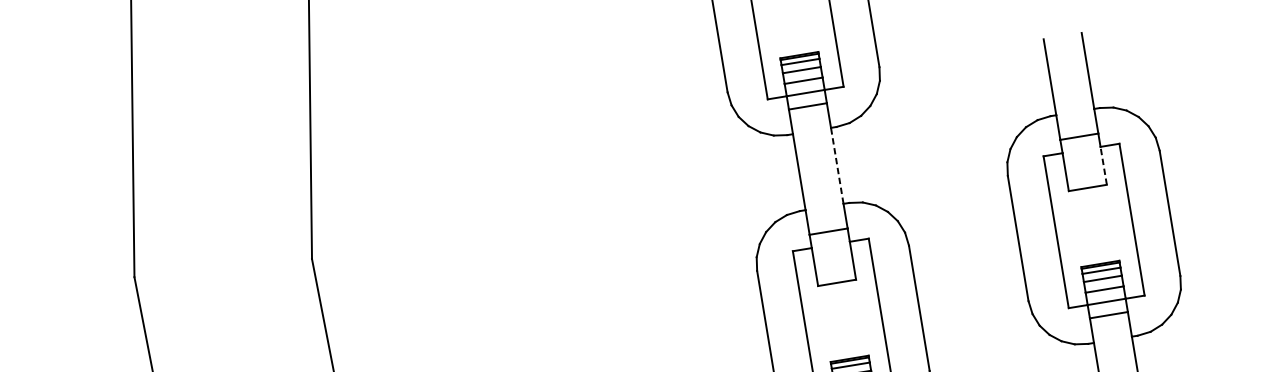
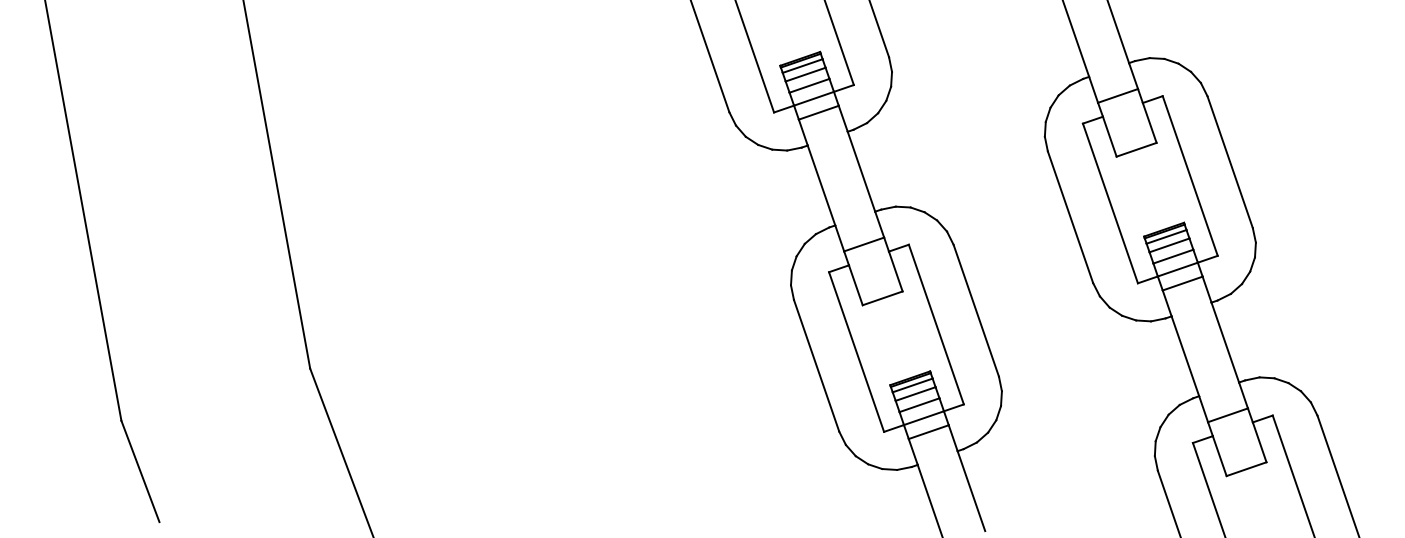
line: (837, 165) -> (861, 171), dashed -> solid
line: (1103, 165) -> (1149, 122), dashed -> solid

